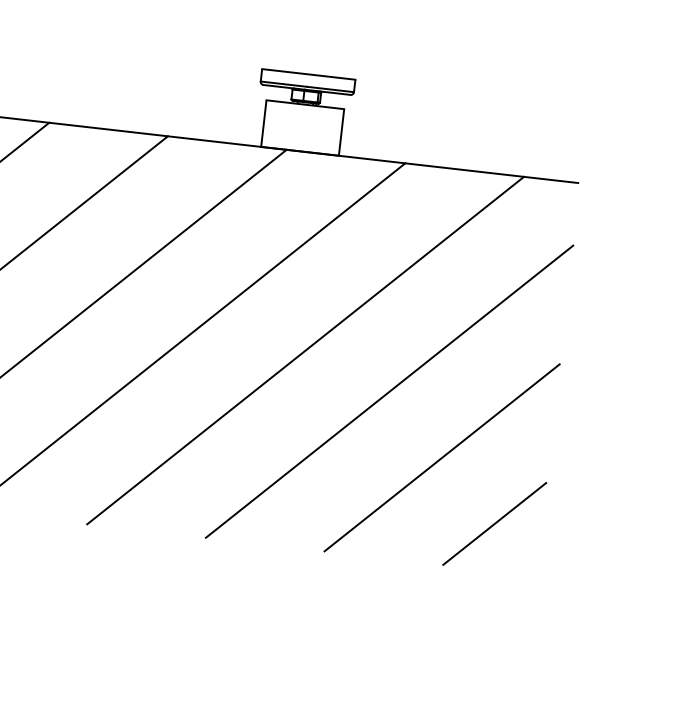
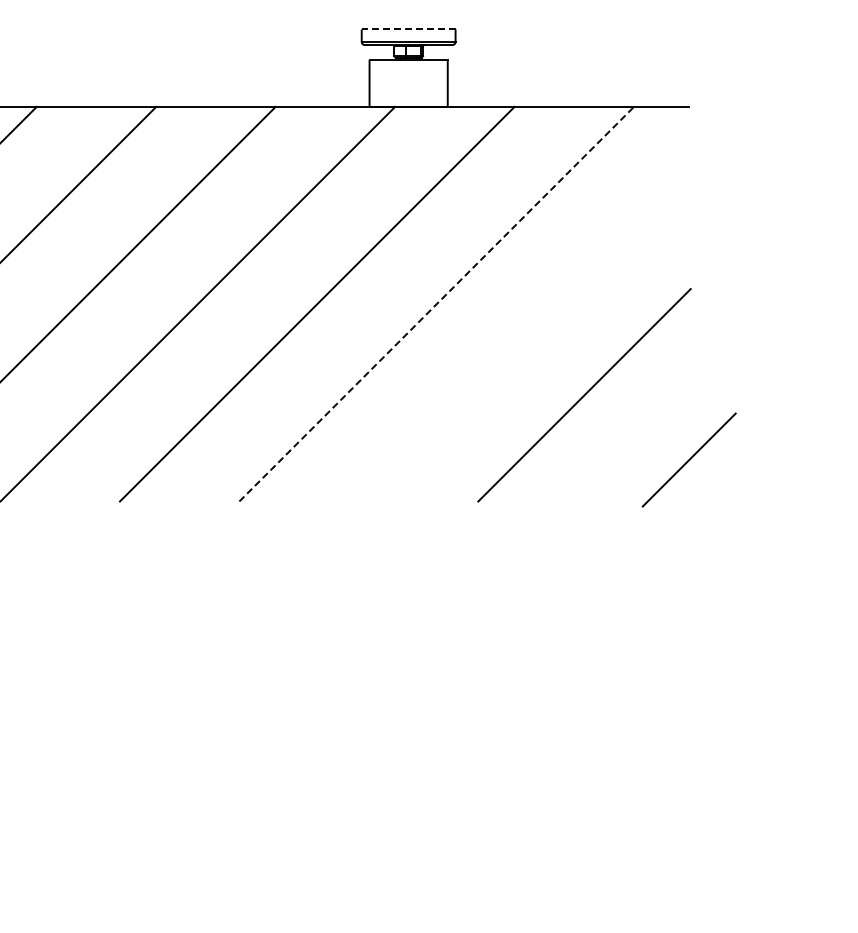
line: (308, 74) -> (408, 29), solid -> dashed
line: (306, 349) -> (437, 303), solid -> dashed
line: (389, 391) -> (524, 335), removed
line: (494, 523) -> (688, 459), moved

